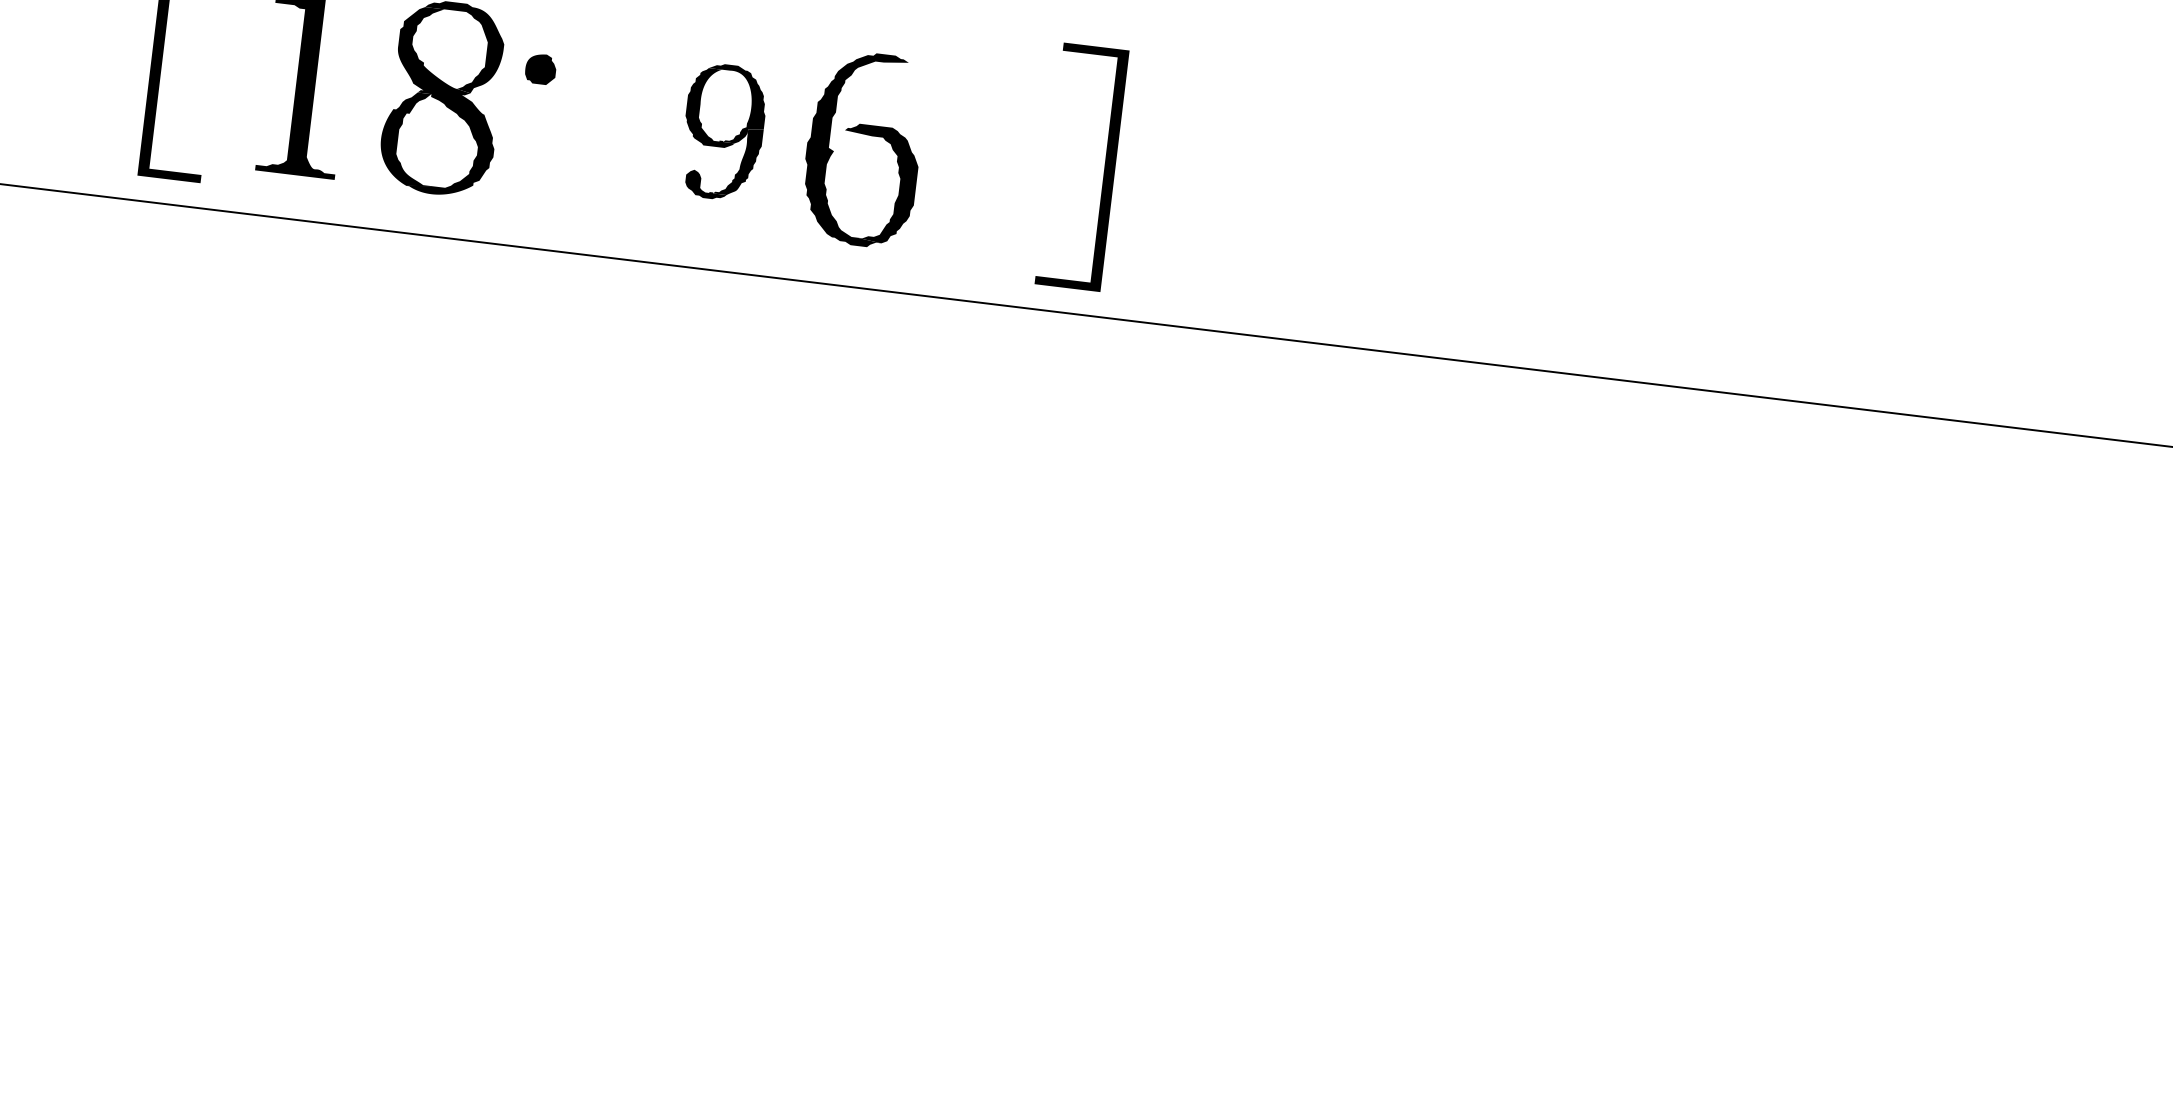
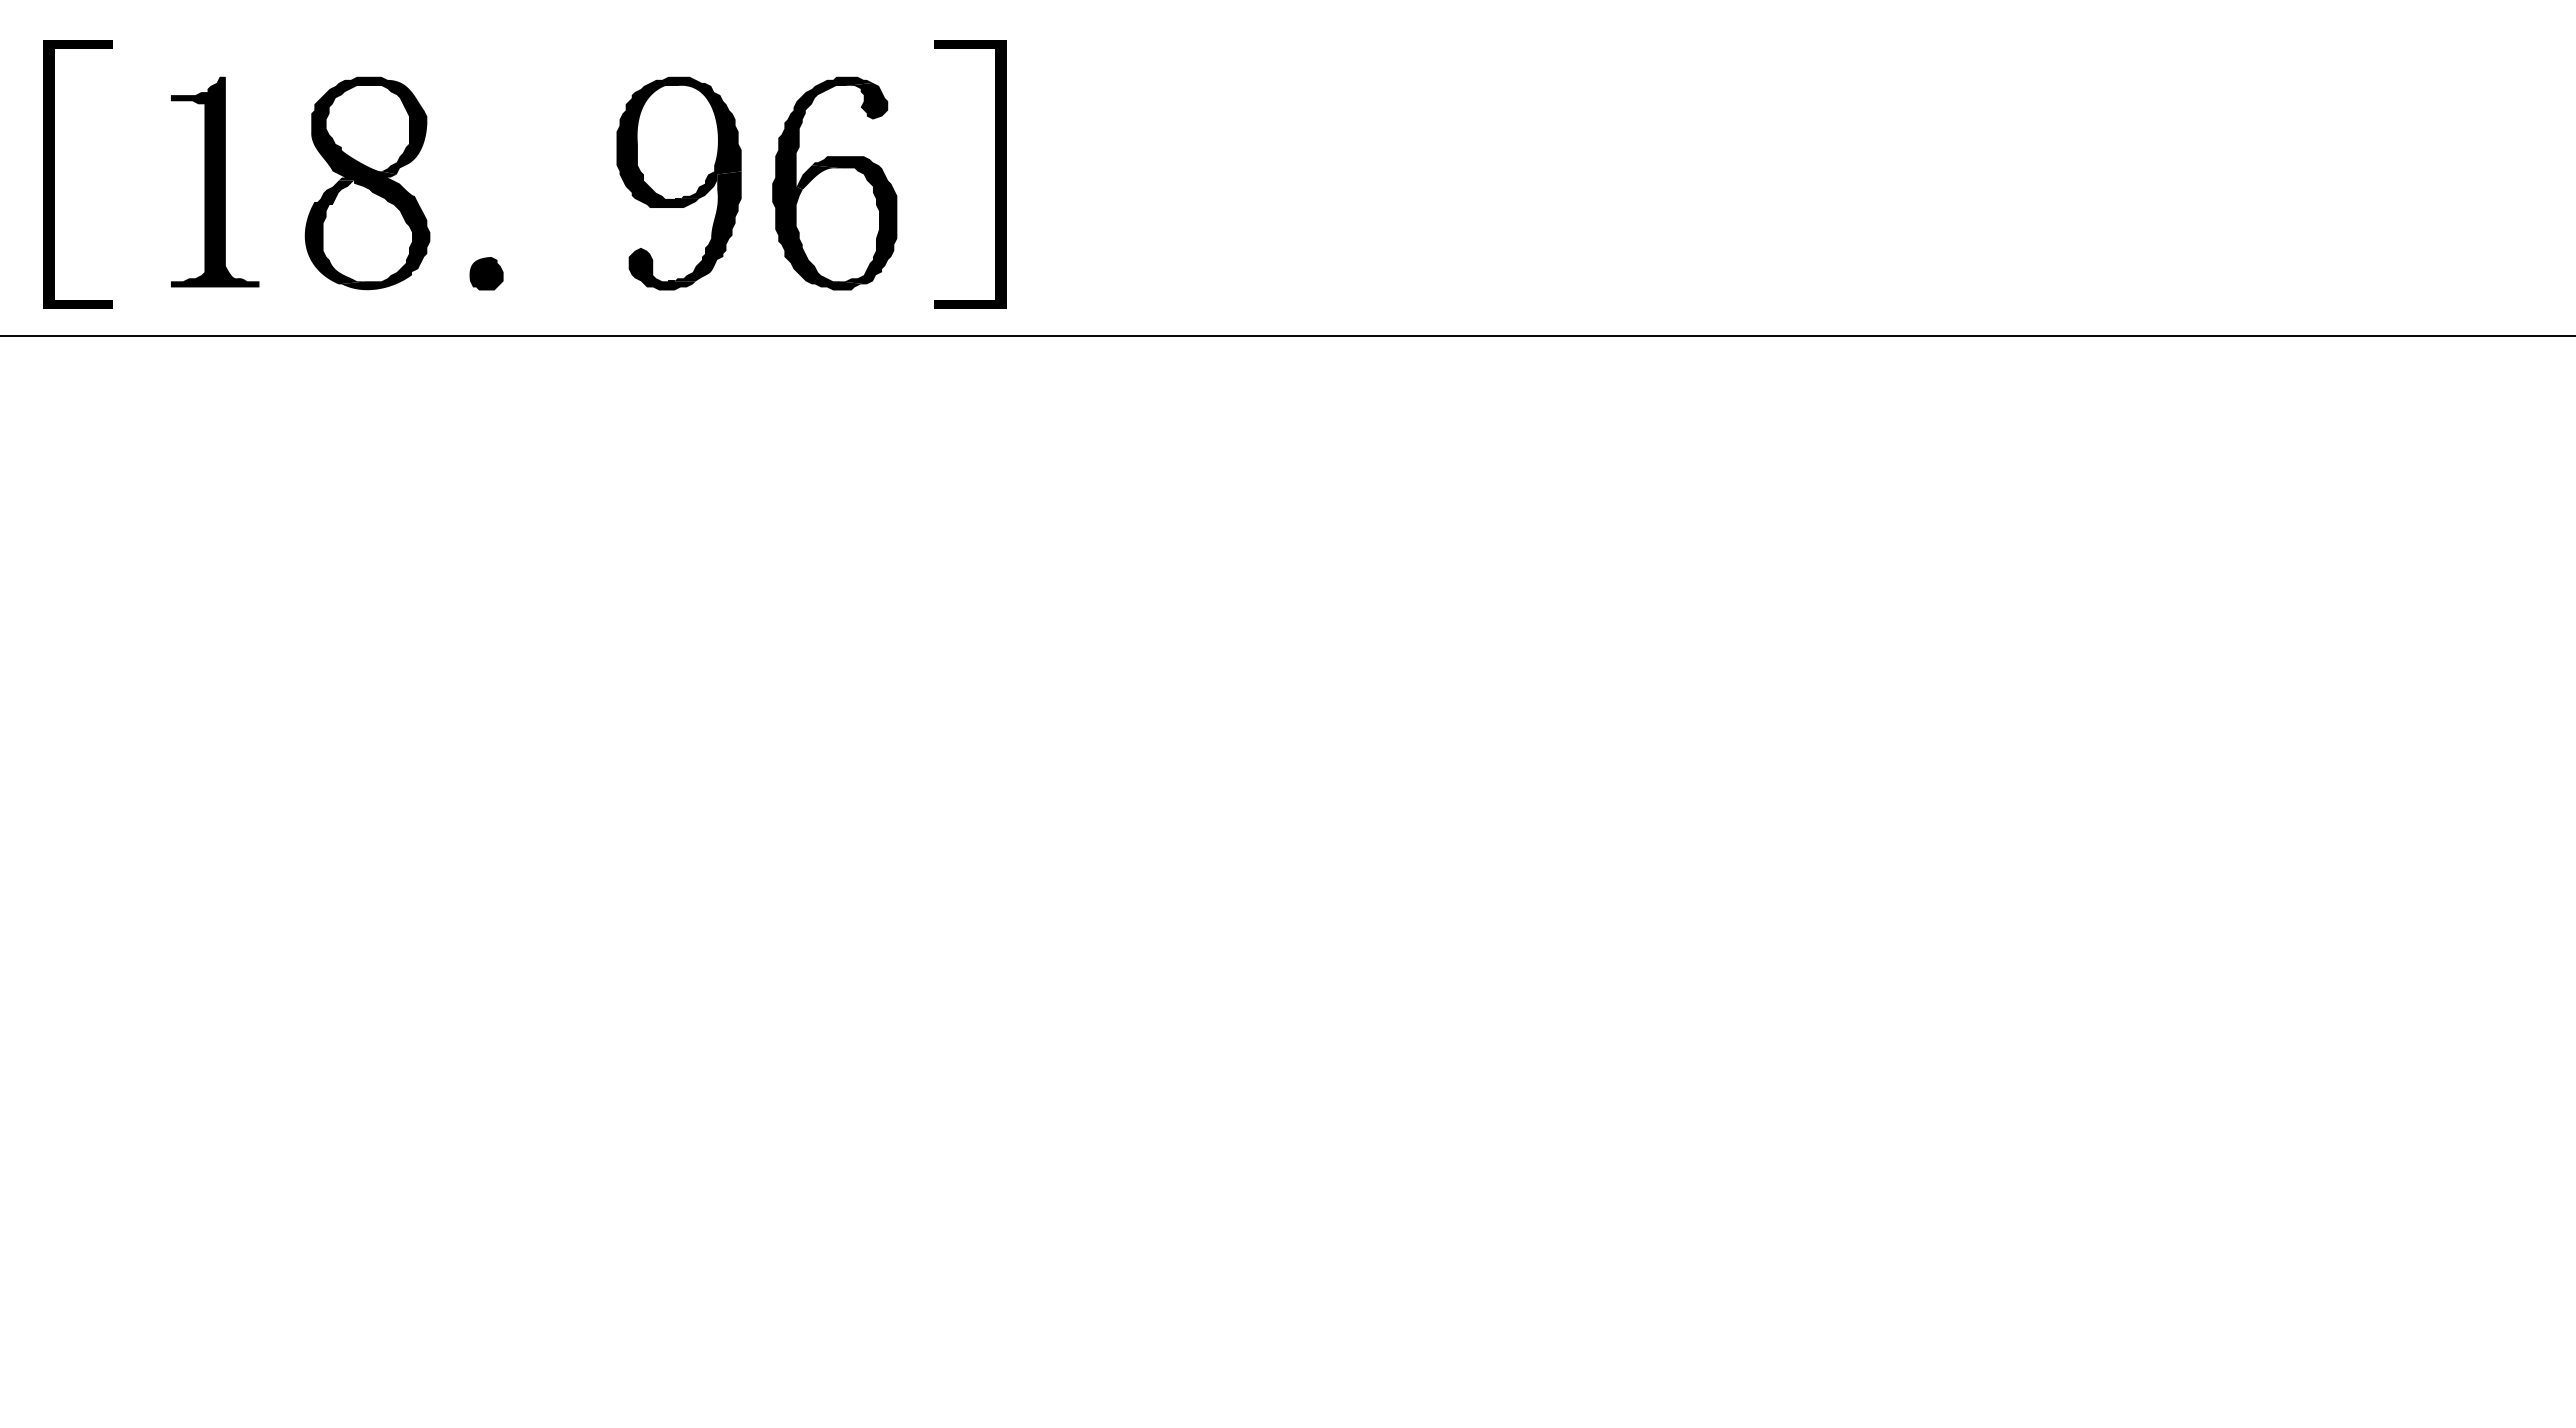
part: (540, 68) -> (486, 273), moved
fill: (901, 77) -> (866, 100), added
part: (722, 132) -> (678, 183), size x1.43
fill: (850, 142) -> (819, 177), added
part: (1104, 170) -> (995, 174), moved

